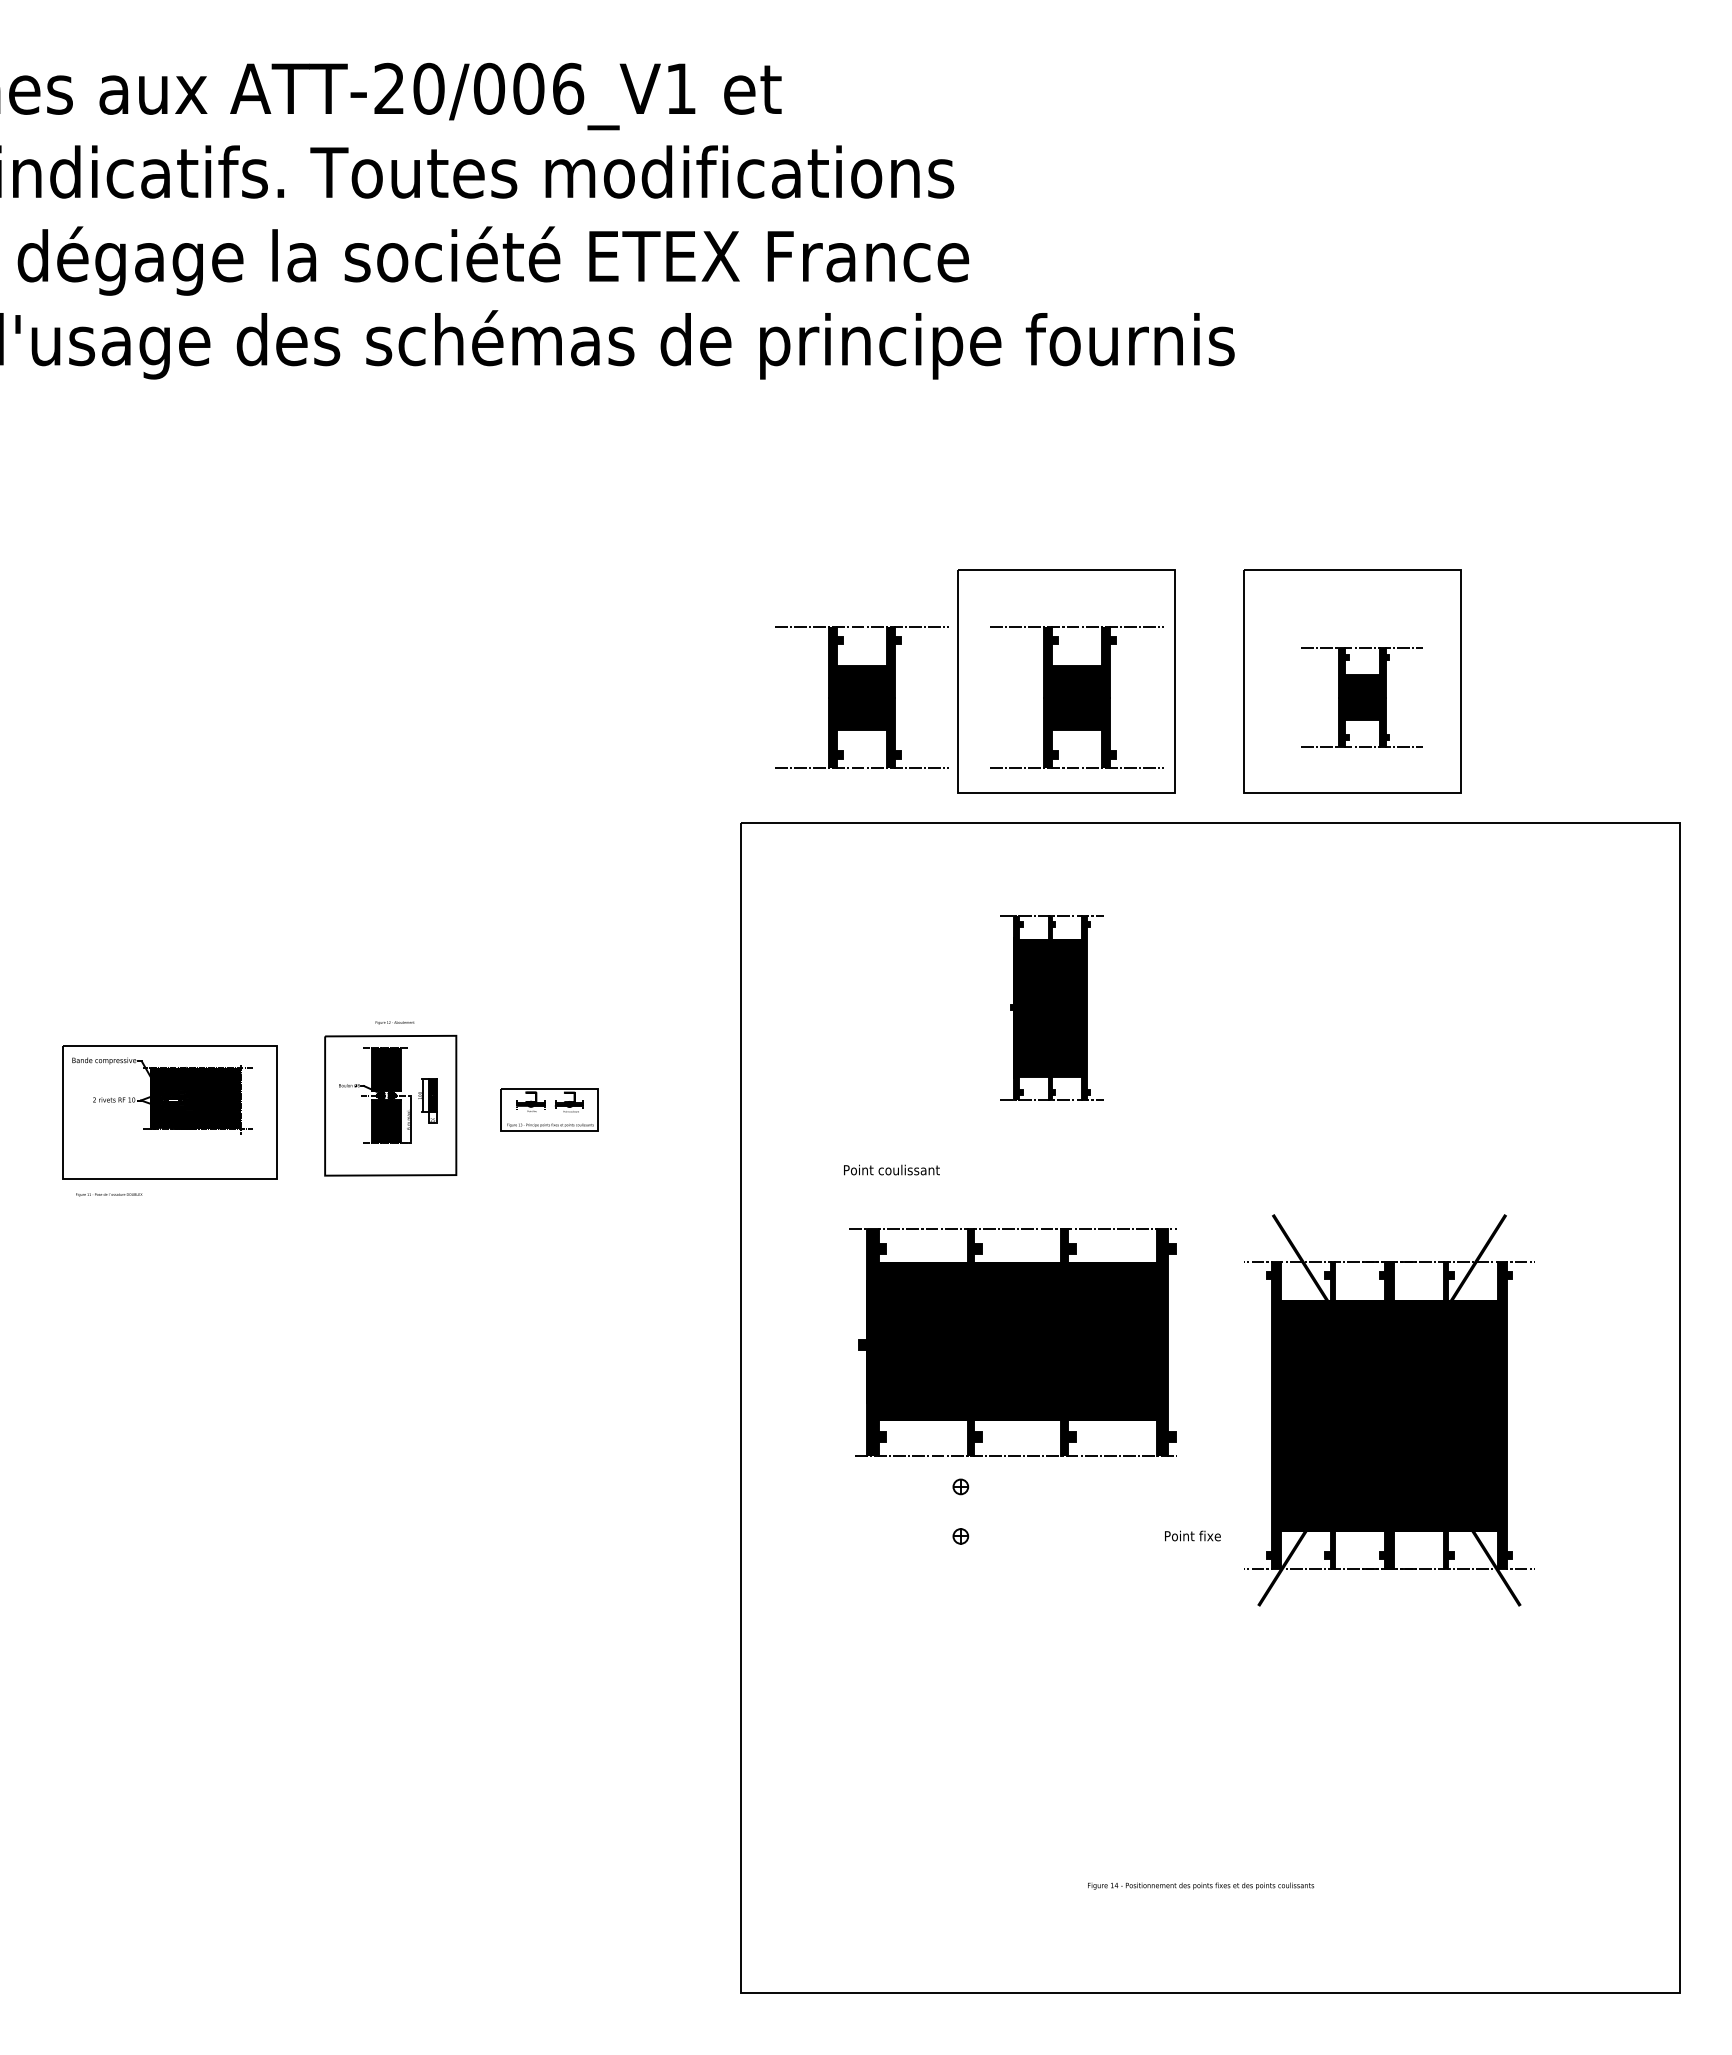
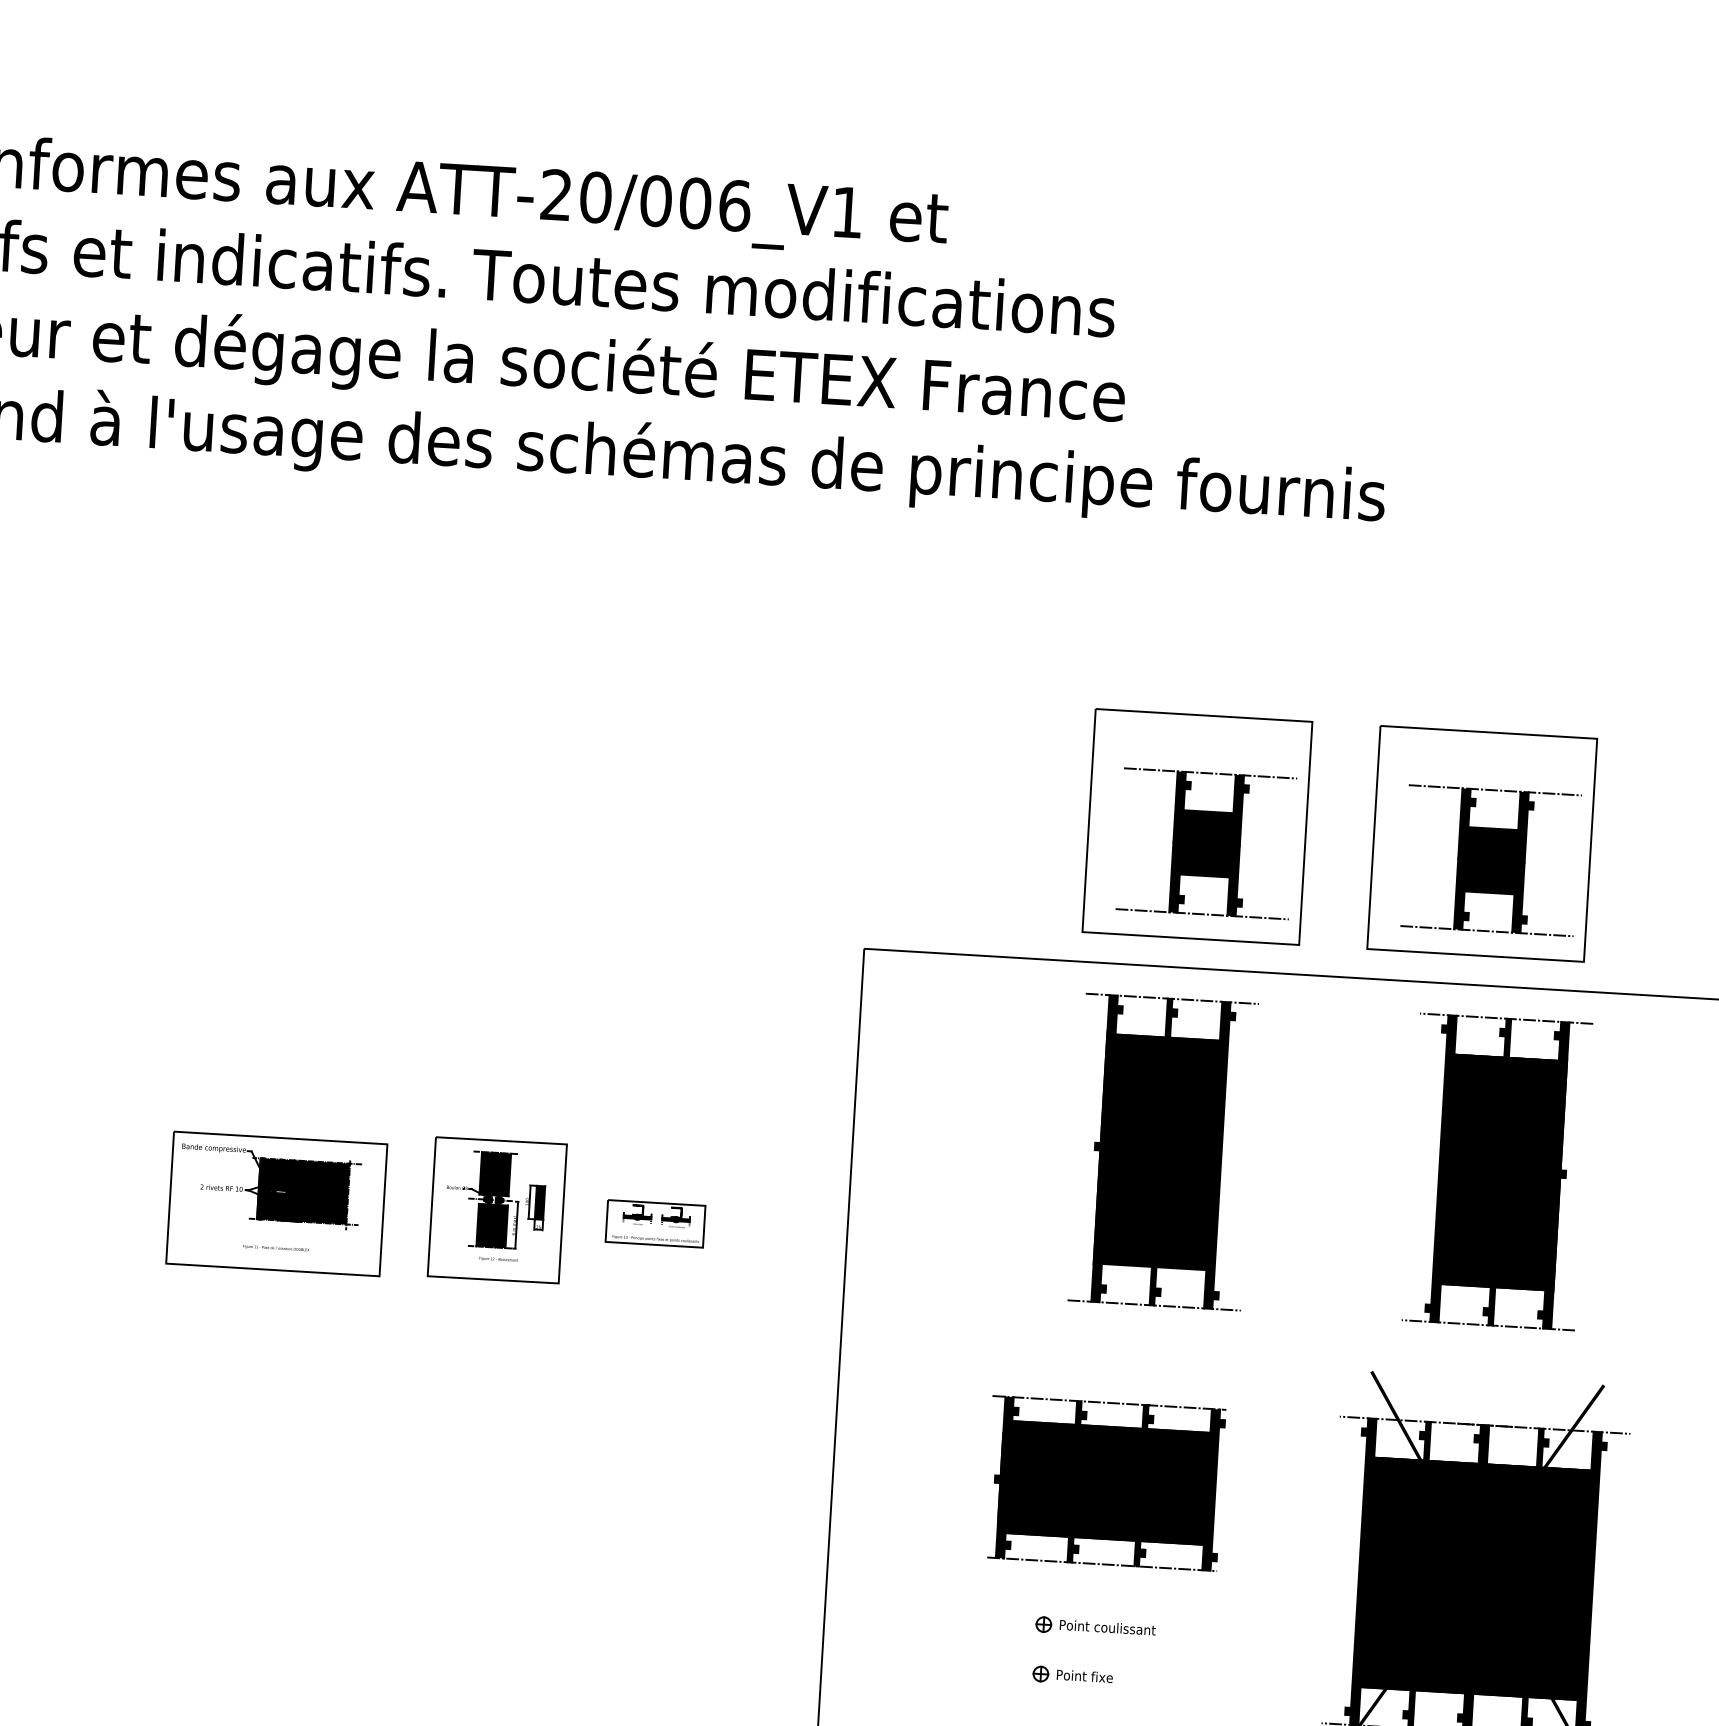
part: (861, 697) -> (991, 830), removed
part: (1361, 697) -> (1490, 860), size x1.43
part: (1051, 1008) -> (1162, 1152), size x1.67
part: (1386, 1008) -> (1497, 1172), added
text: (394, 1022) -> (498, 1259), moved
text: (891, 1169) -> (1107, 1627), moved
text: (109, 1194) -> (276, 1248), moved
part: (1013, 1342) -> (1104, 1483), size x0.71
text: (1192, 1535) -> (1084, 1675), moved

